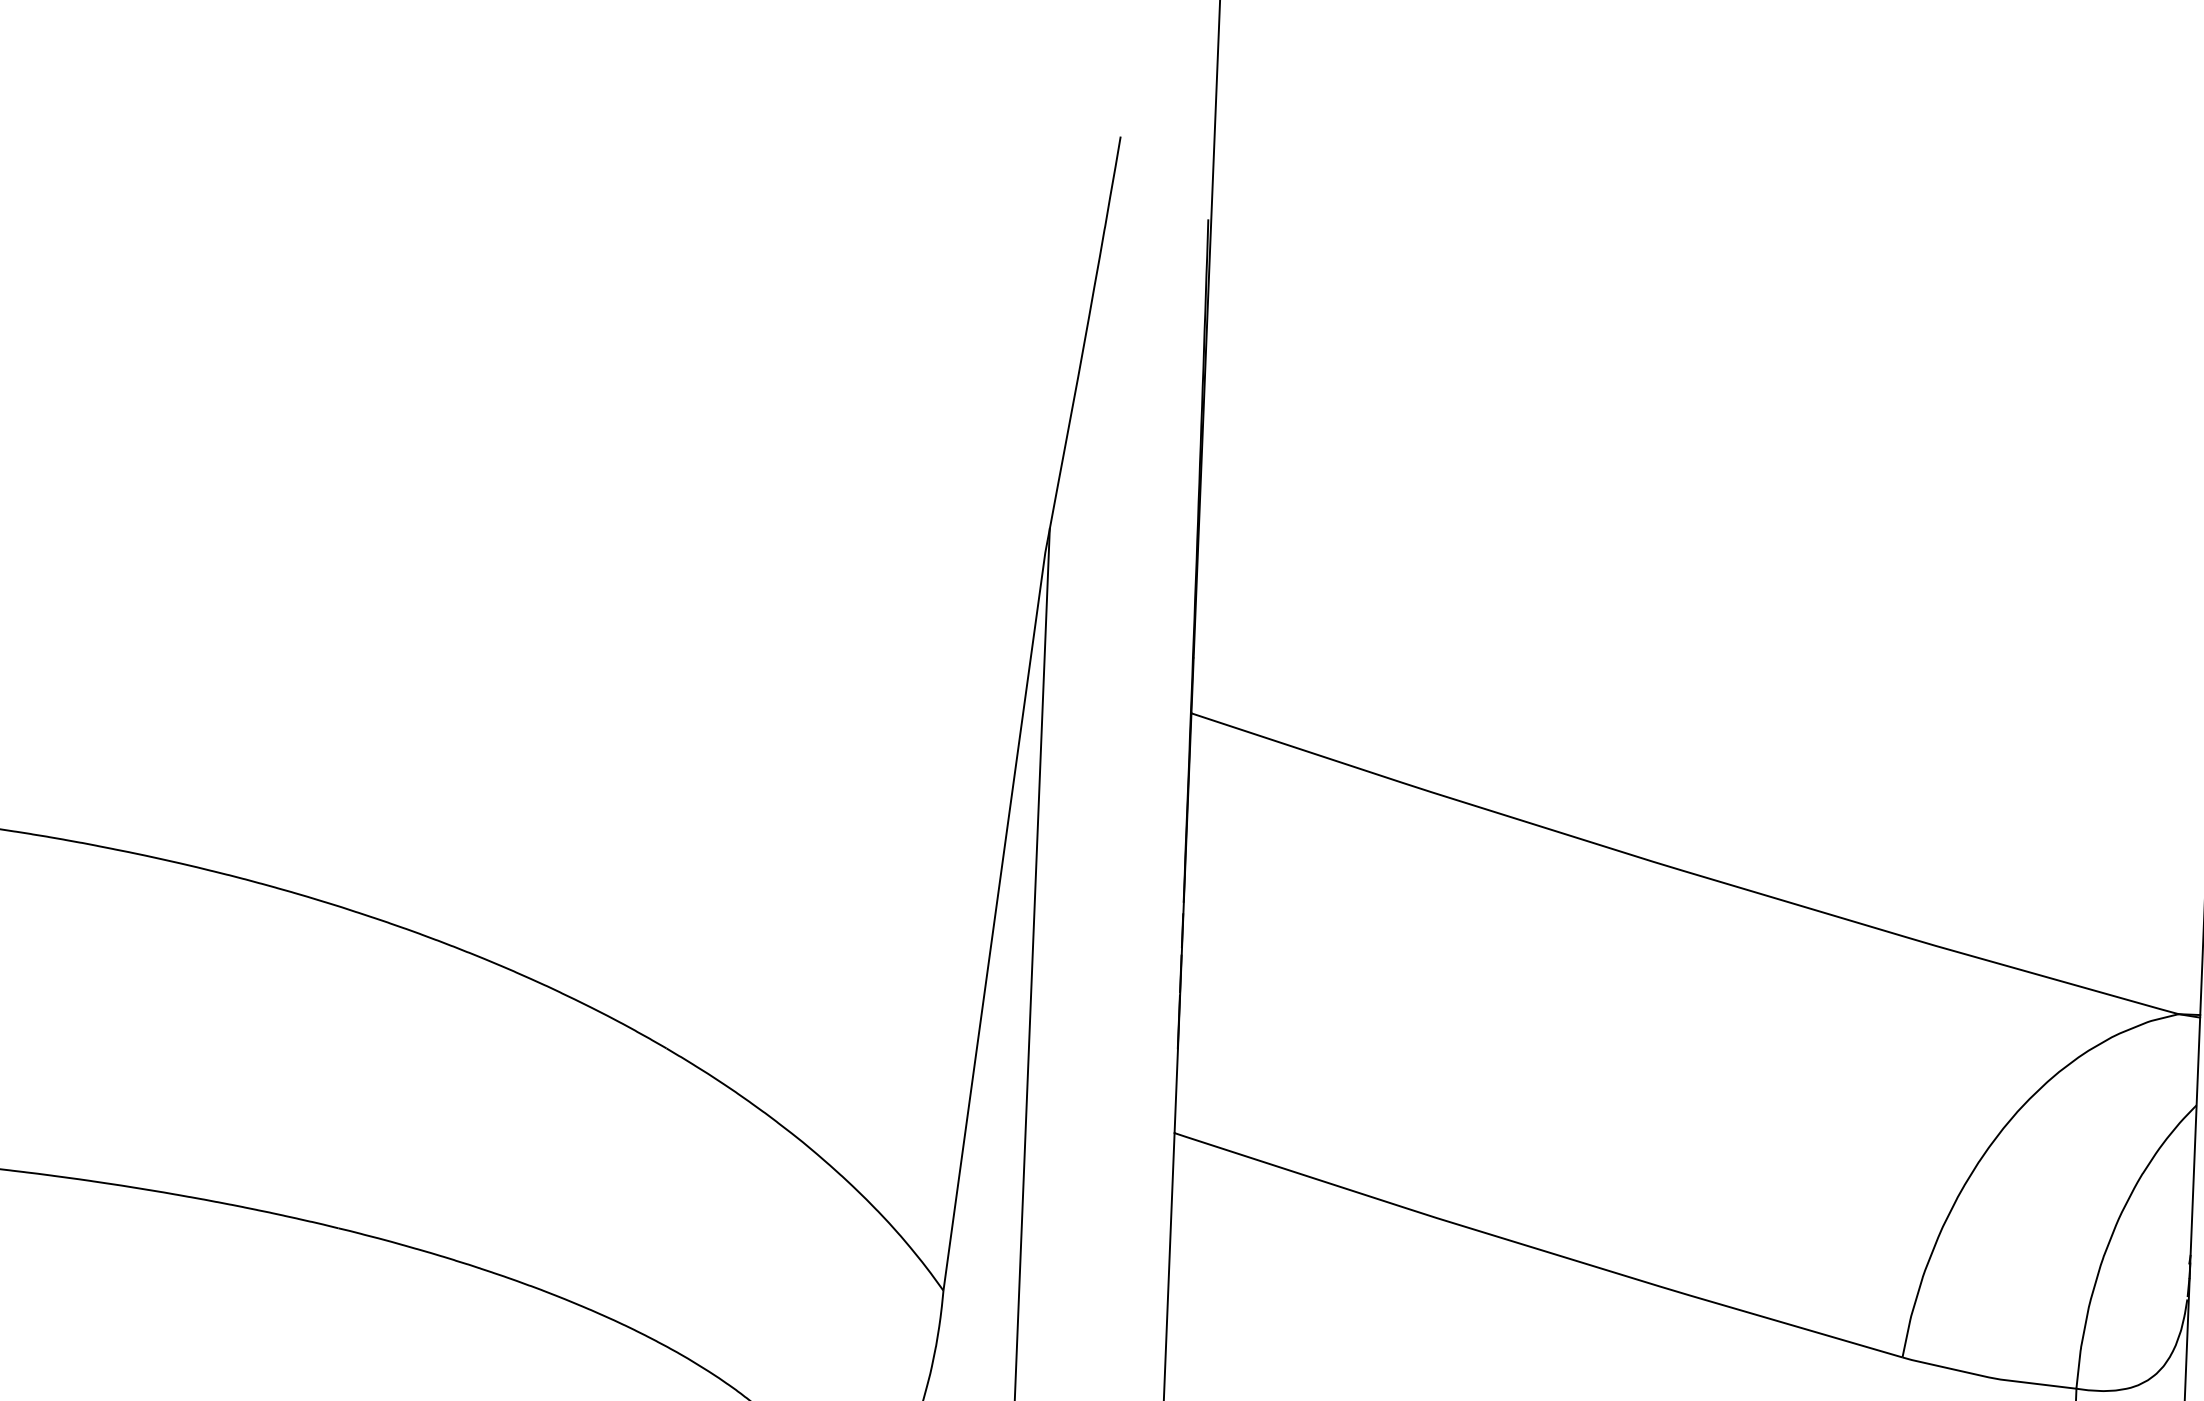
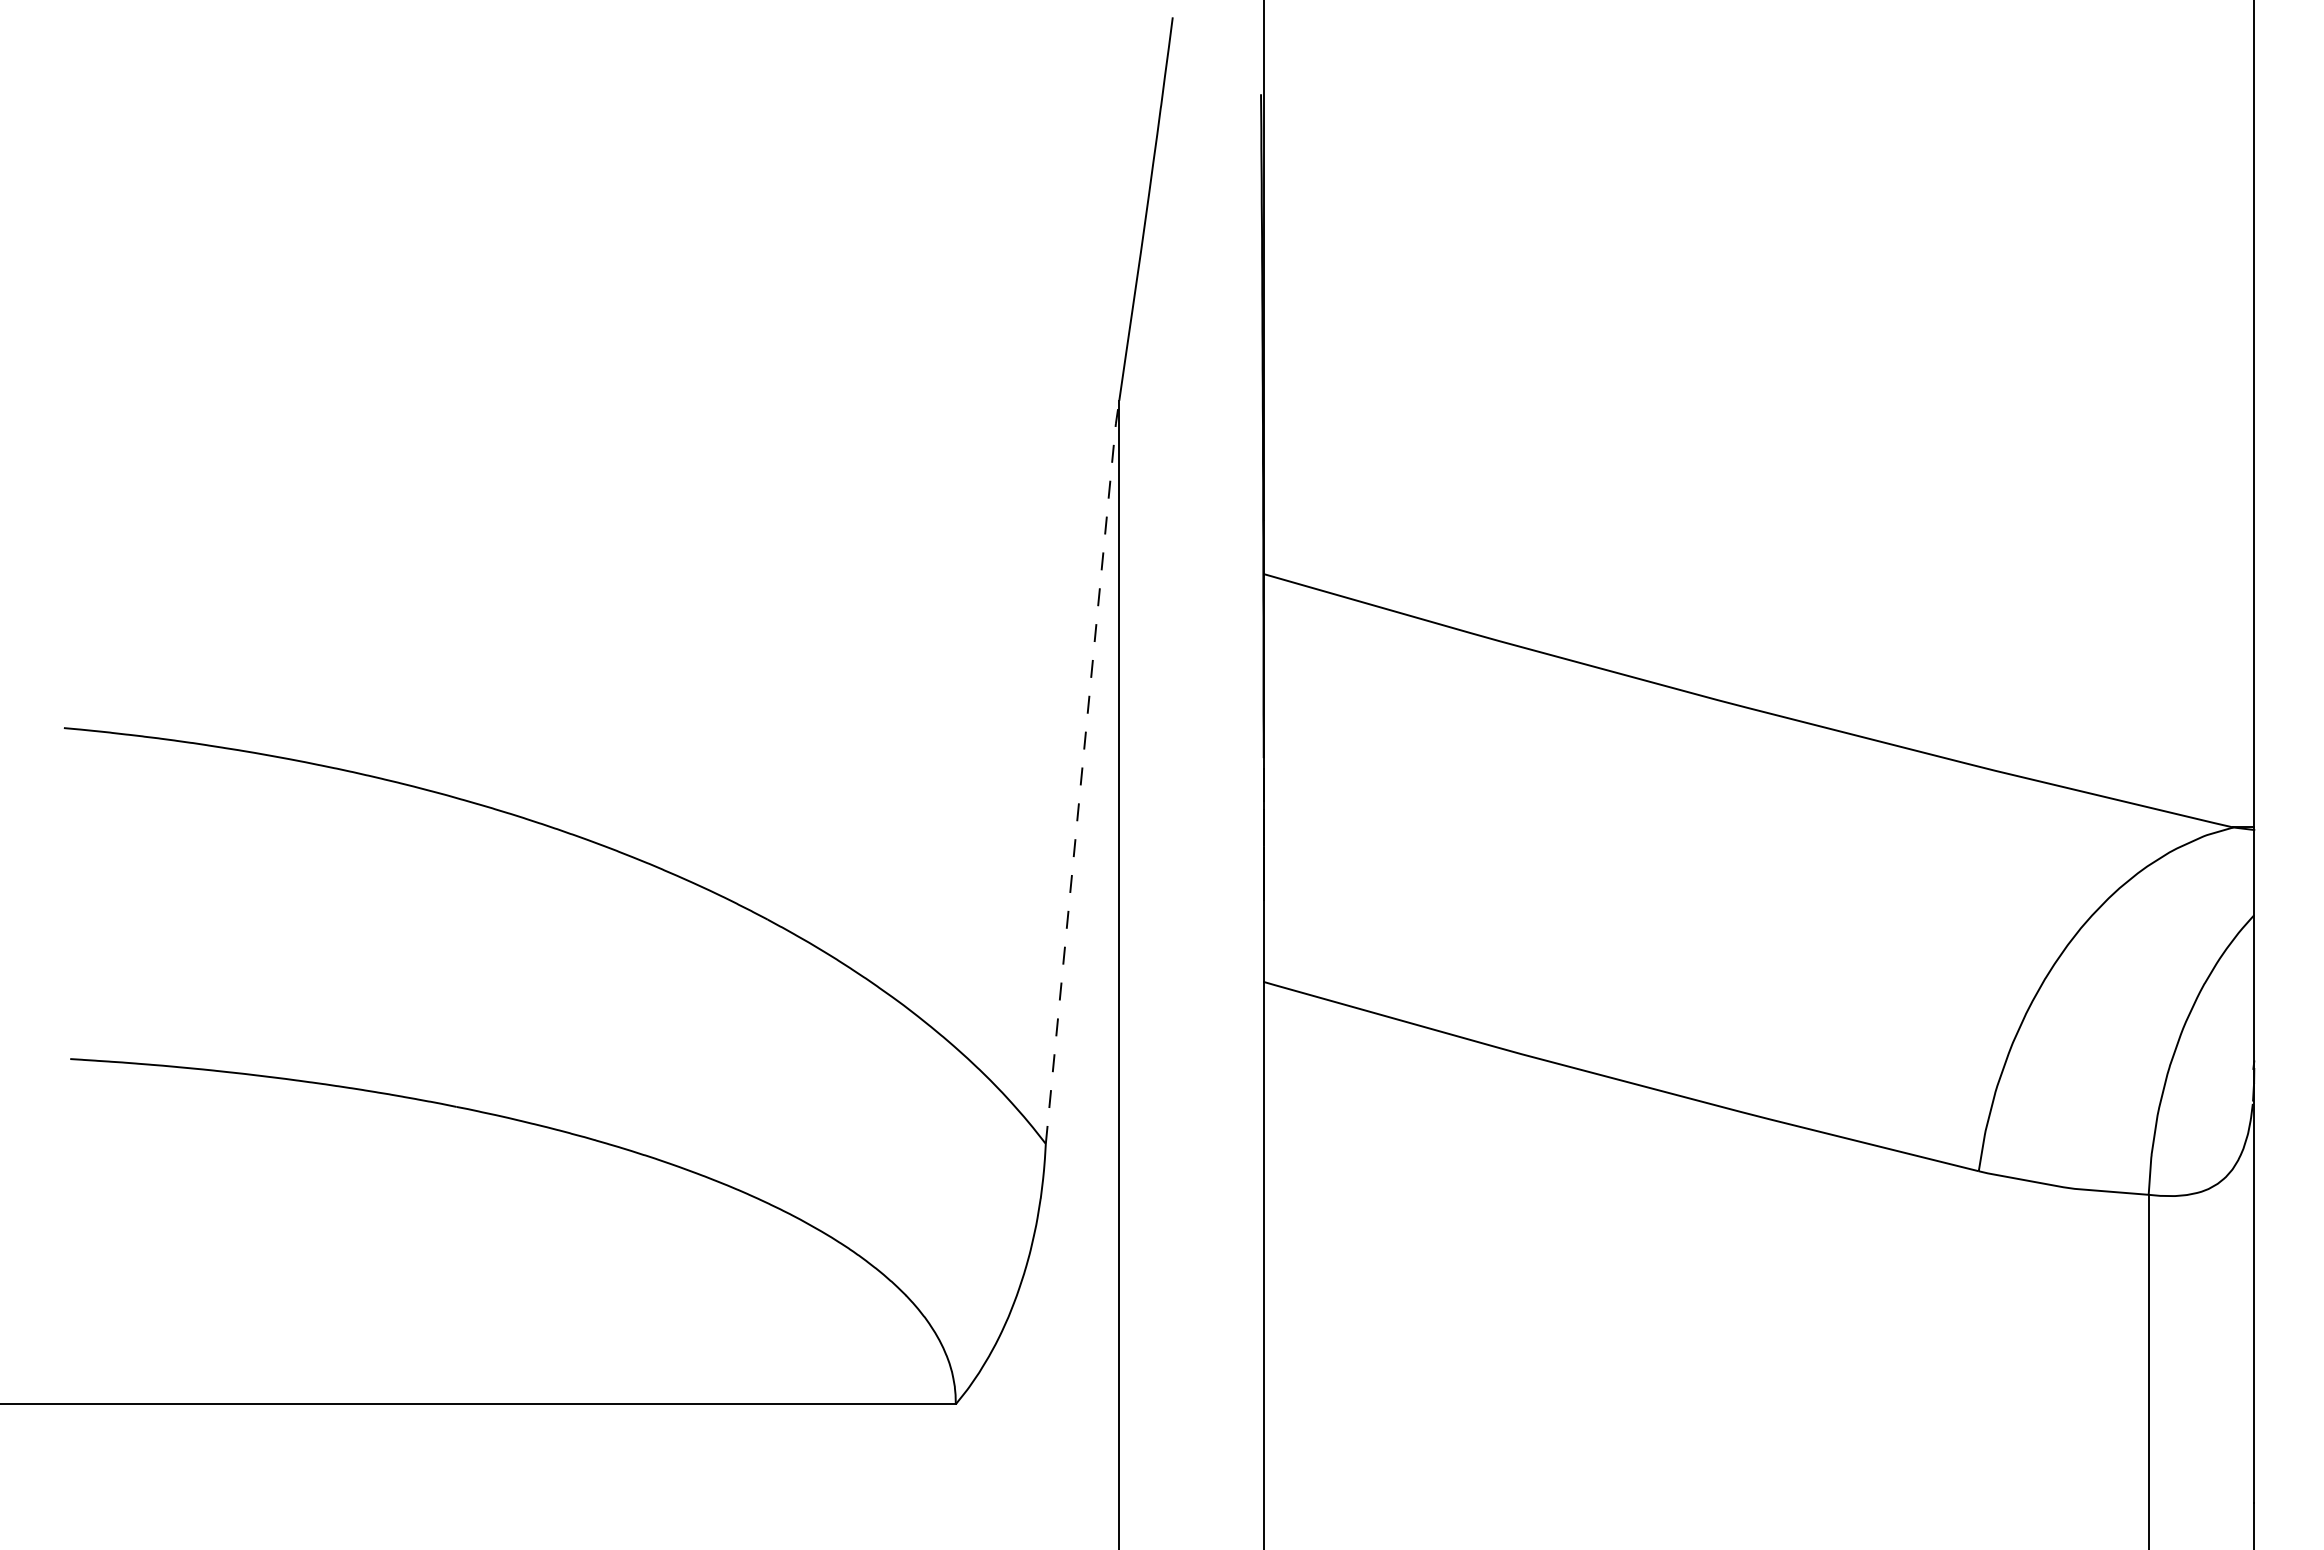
line: (996, 907) -> (1082, 770), solid -> dashed

